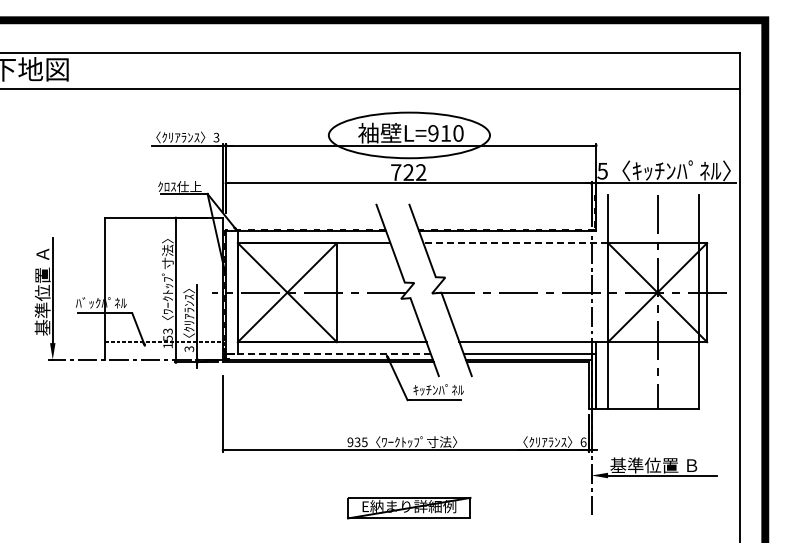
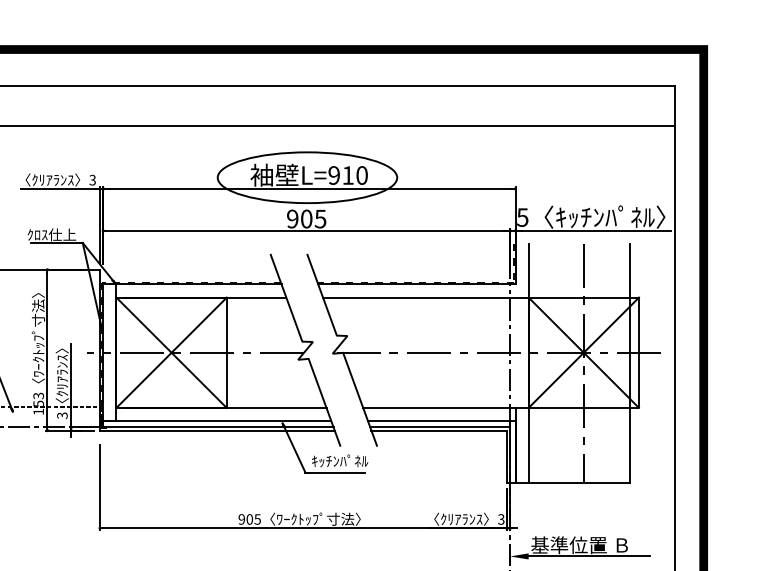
text: (408, 172) -> (306, 219), 722 -> 905
line: (515, 243) -> (425, 298), dashed -> solid
line: (327, 353) -> (216, 420), dashed -> solid
text: (357, 441) -> (249, 518), 935 -> 905
text: (583, 442) -> (501, 519), 6 -> 3

